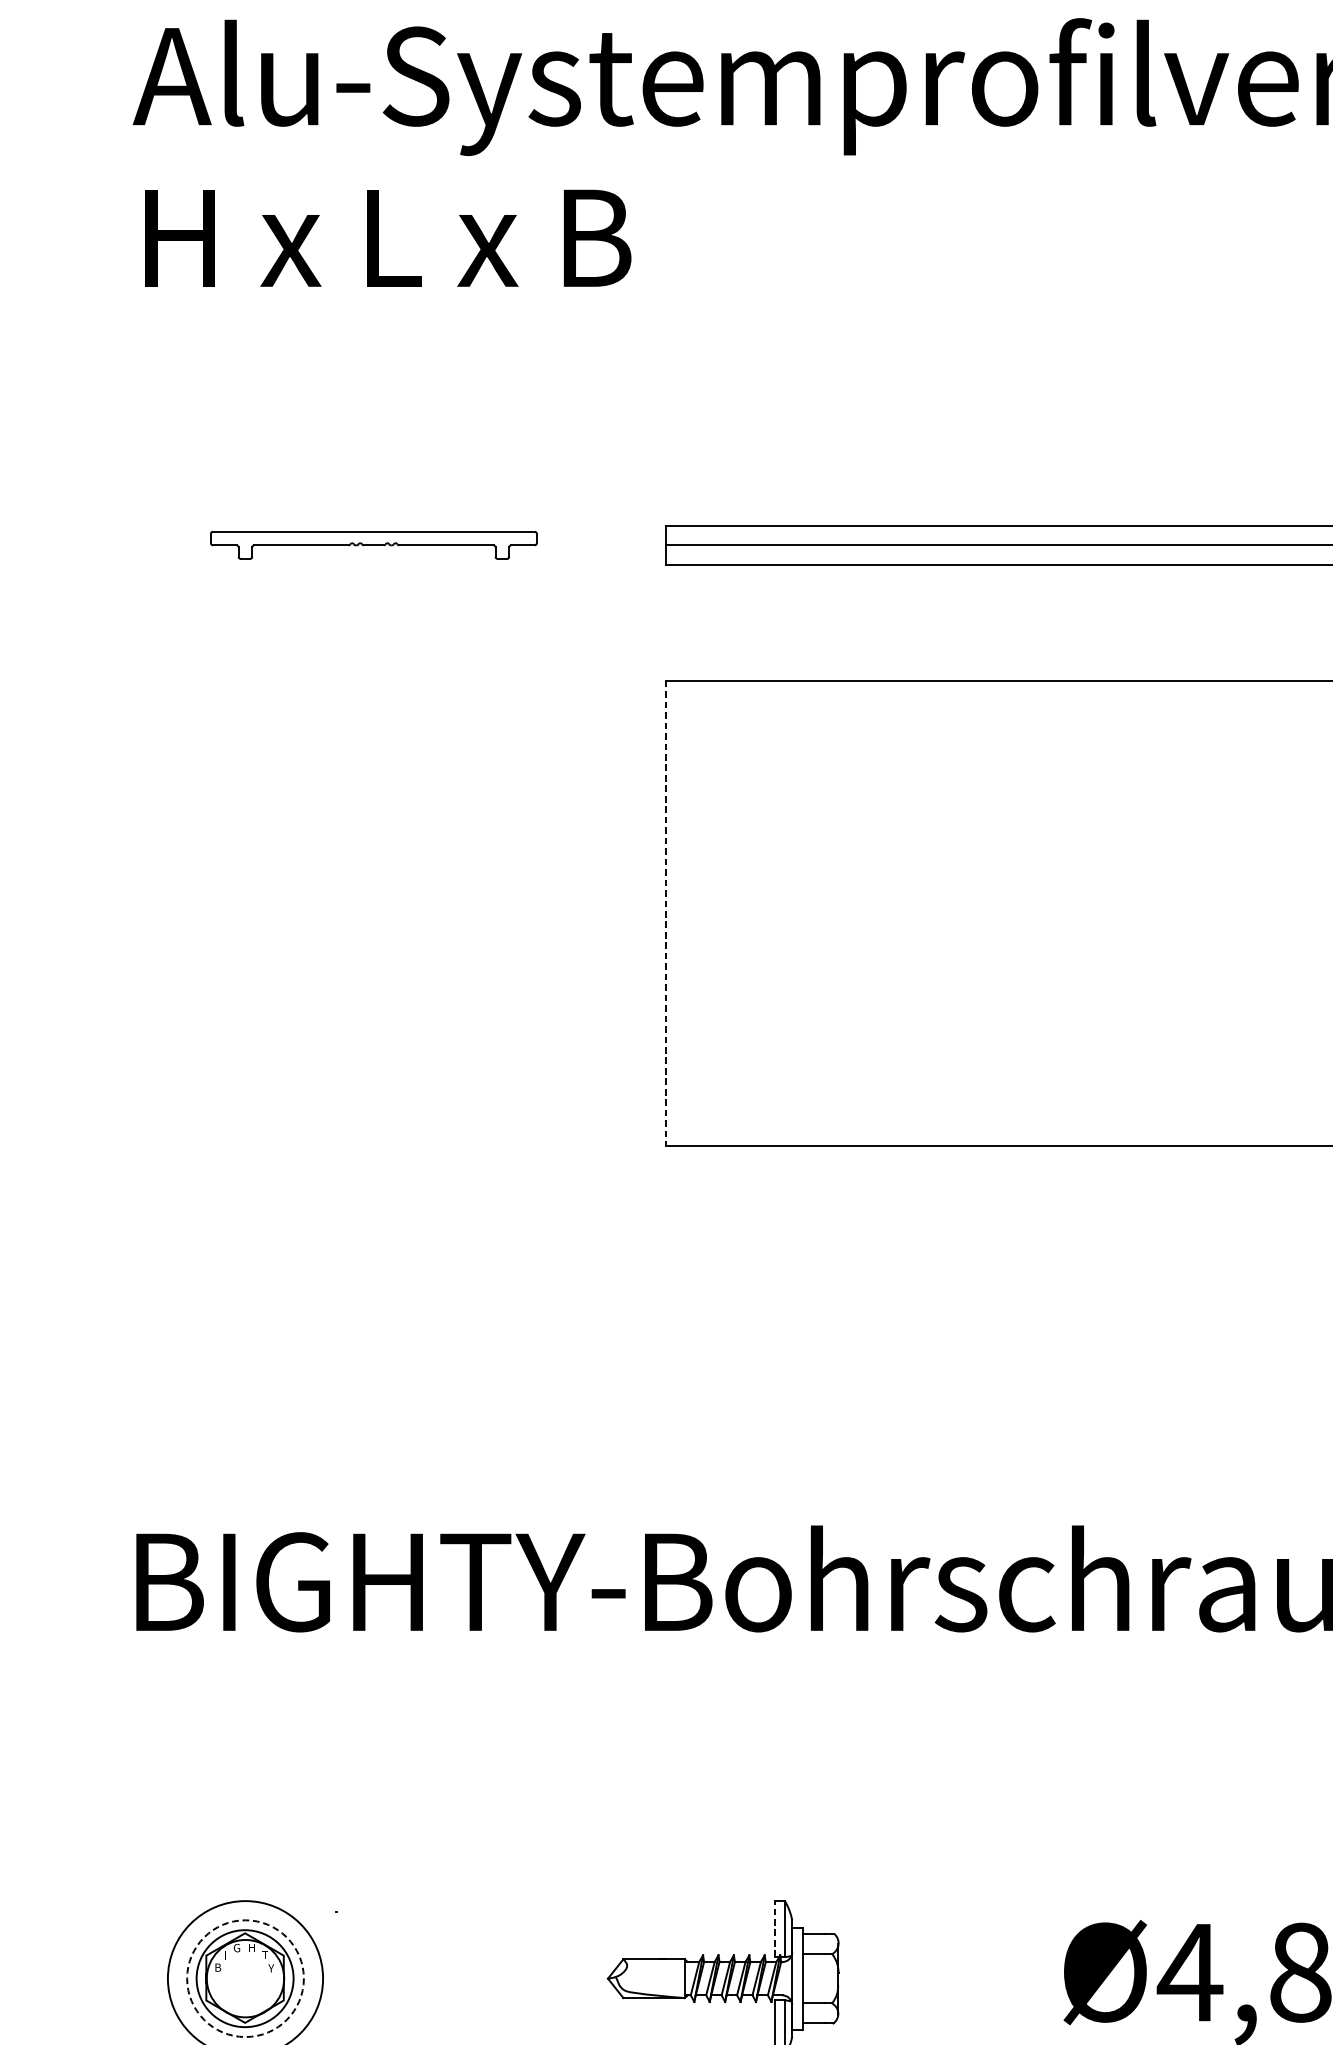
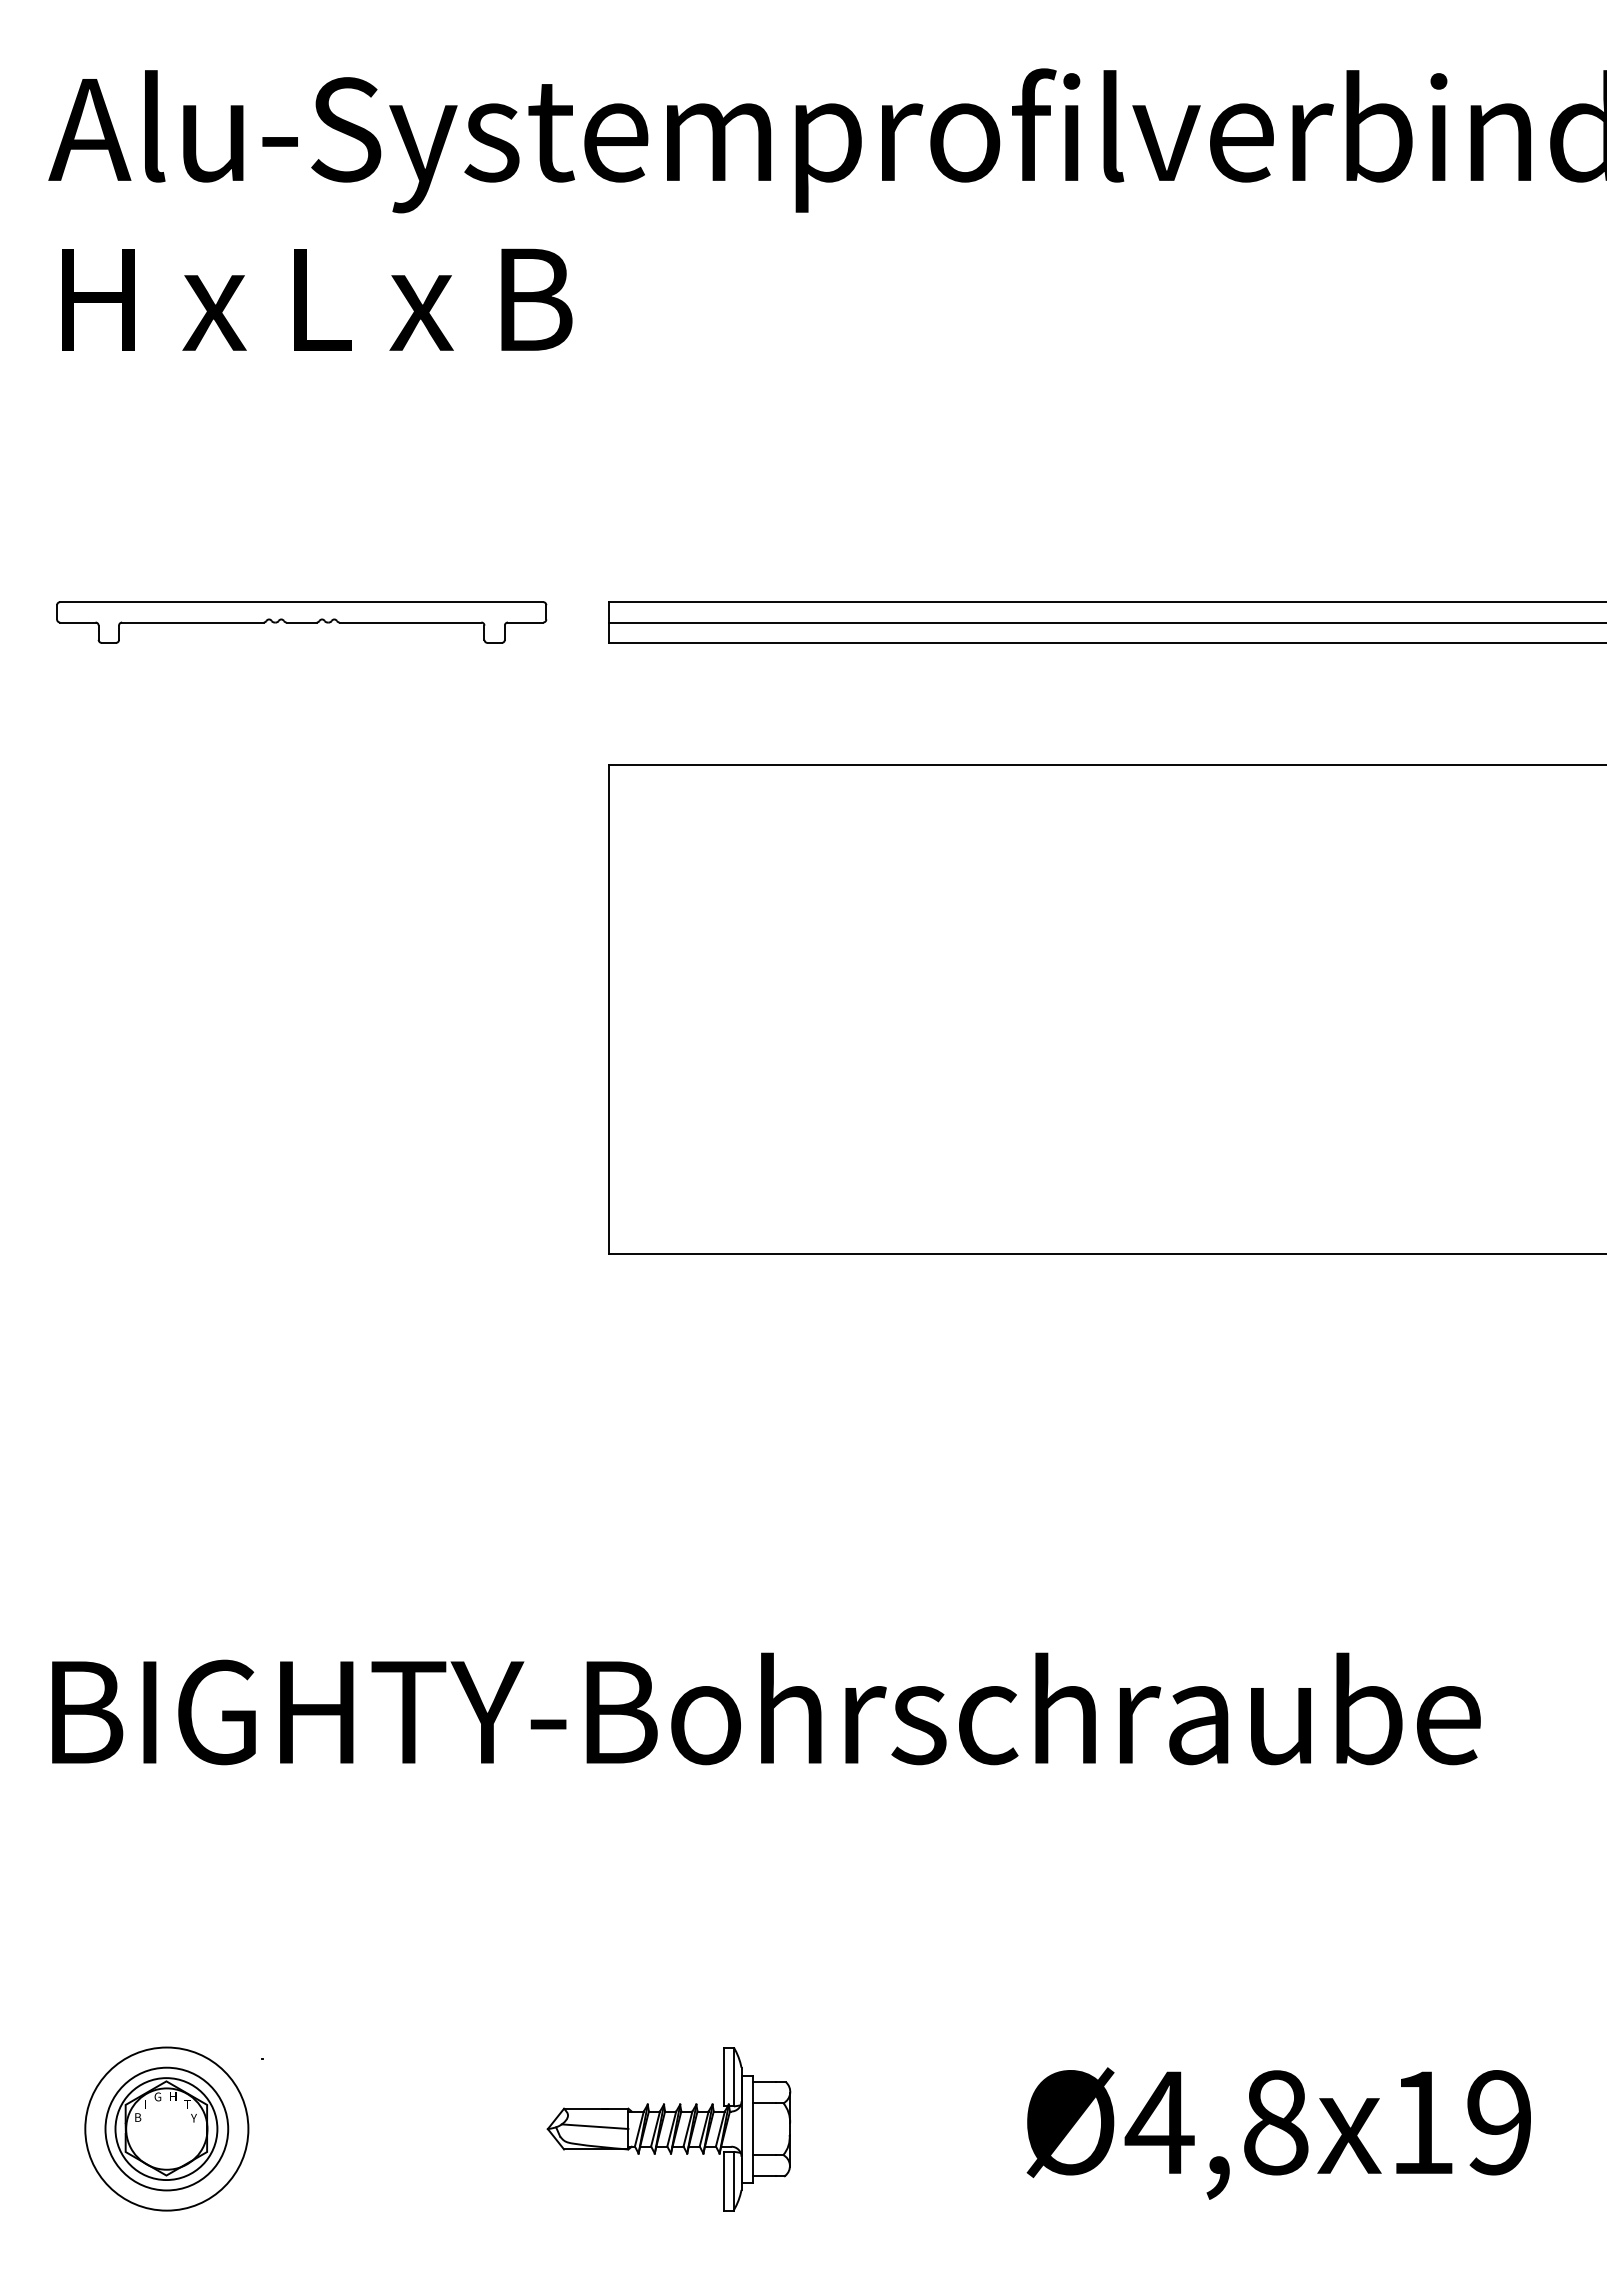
part: (373, 545) -> (301, 622), size x1.43
line: (665, 913) -> (608, 1009), dashed -> solid
line: (775, 1928) -> (723, 2076), dashed -> solid
line: (652, 1976) -> (594, 2126), added
circle: (245, 1978) -> (166, 2128), dashed -> solid

